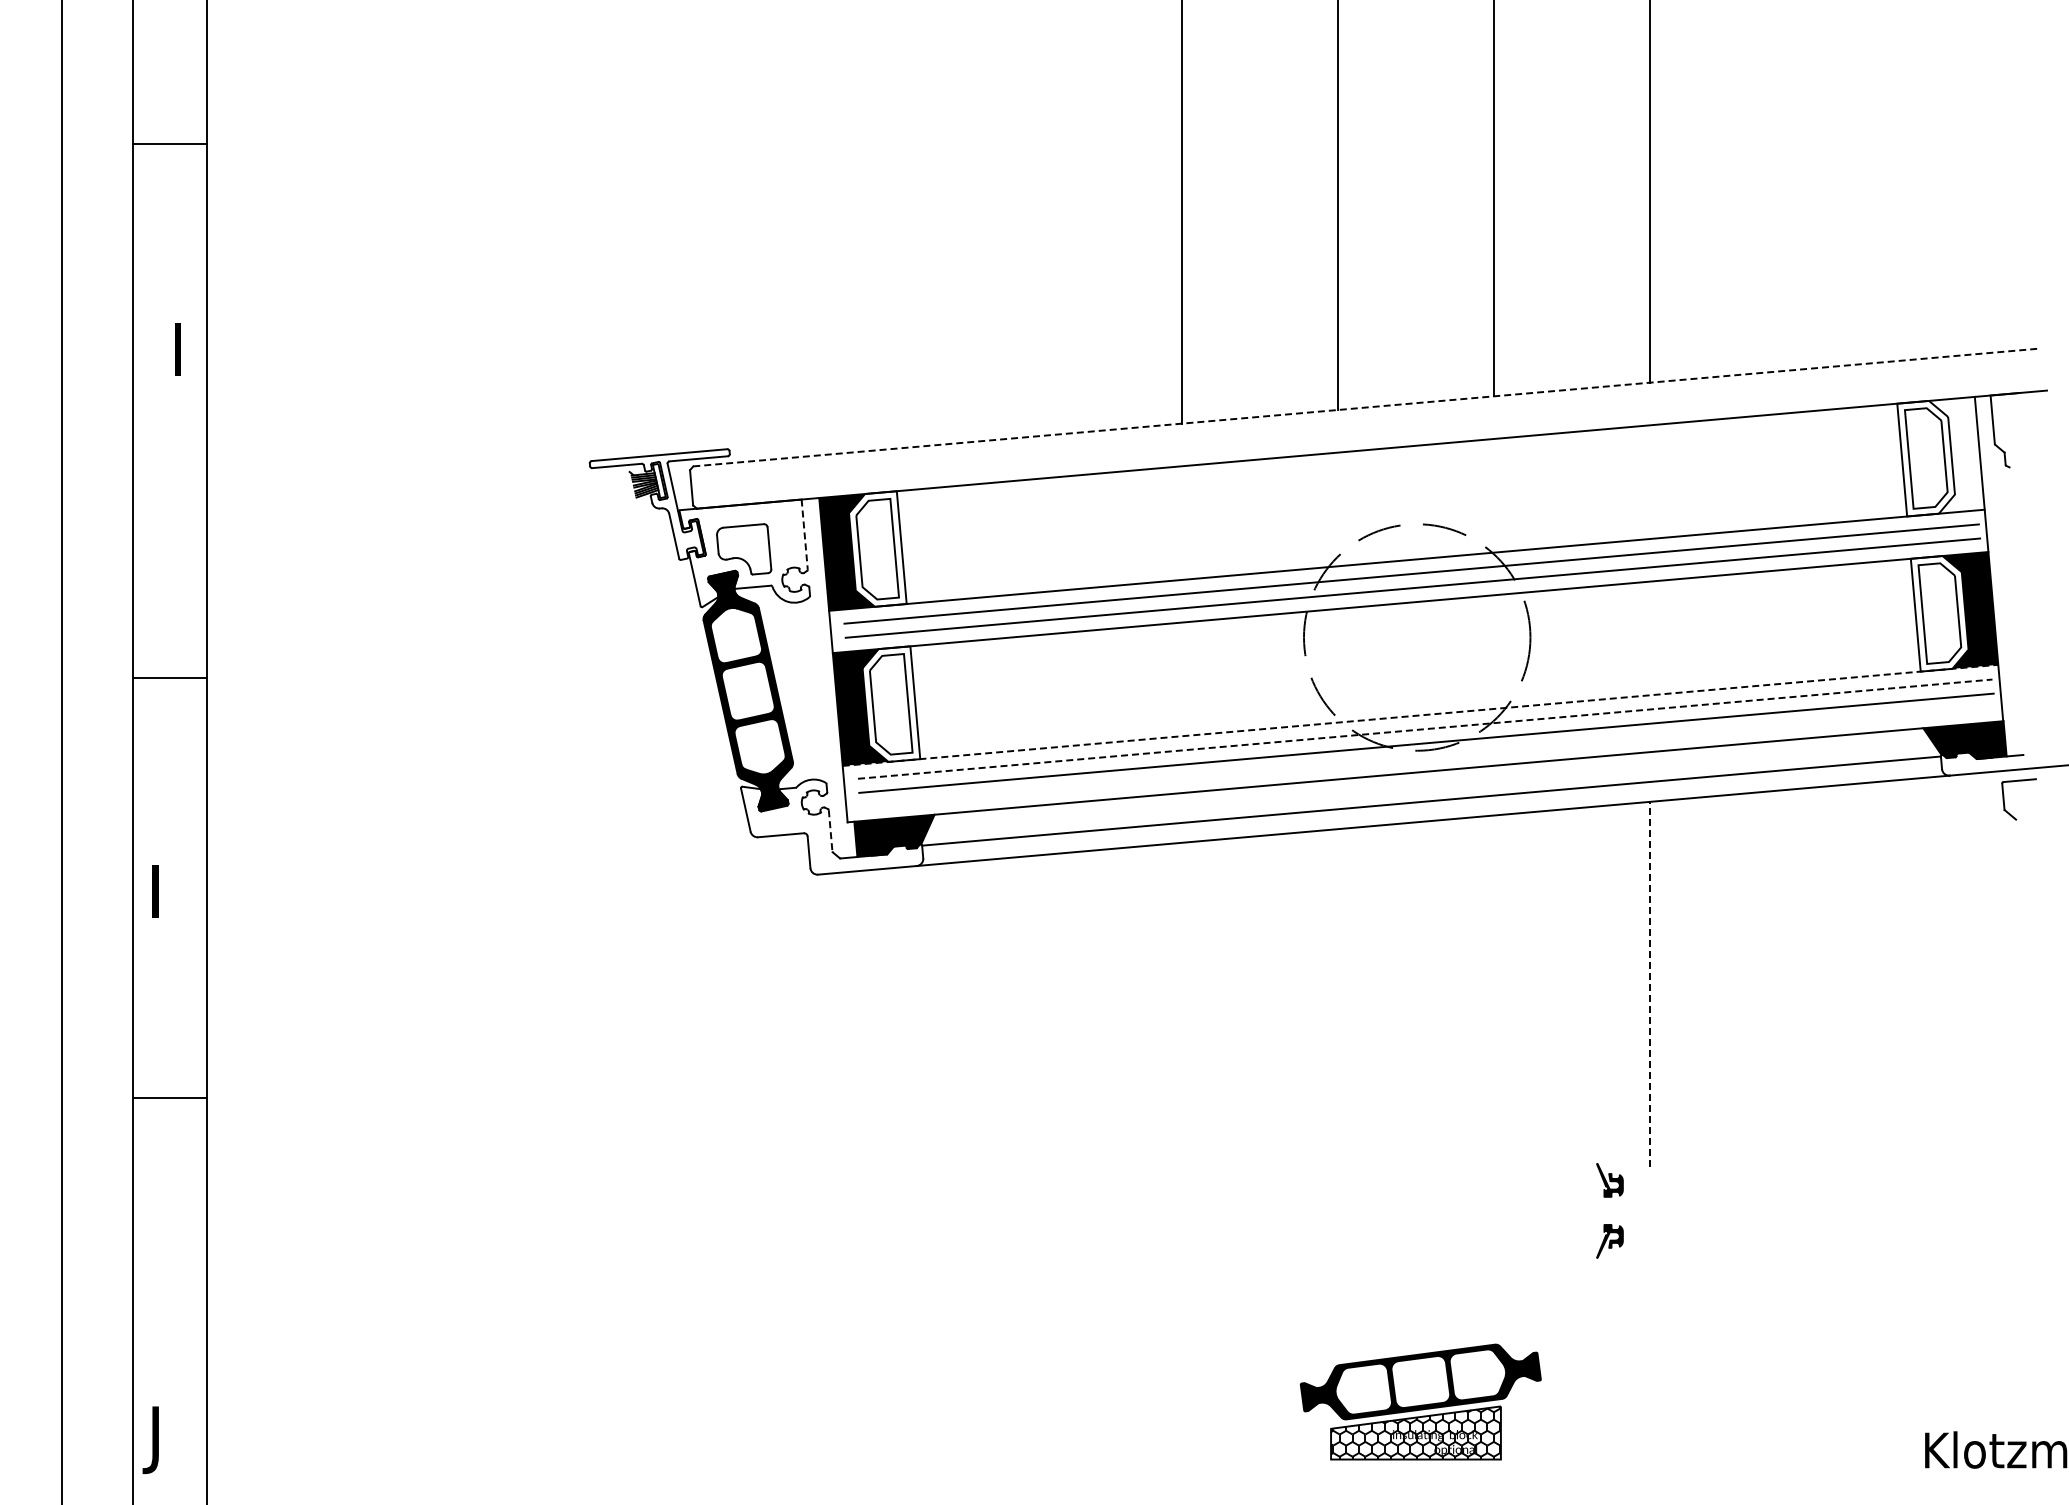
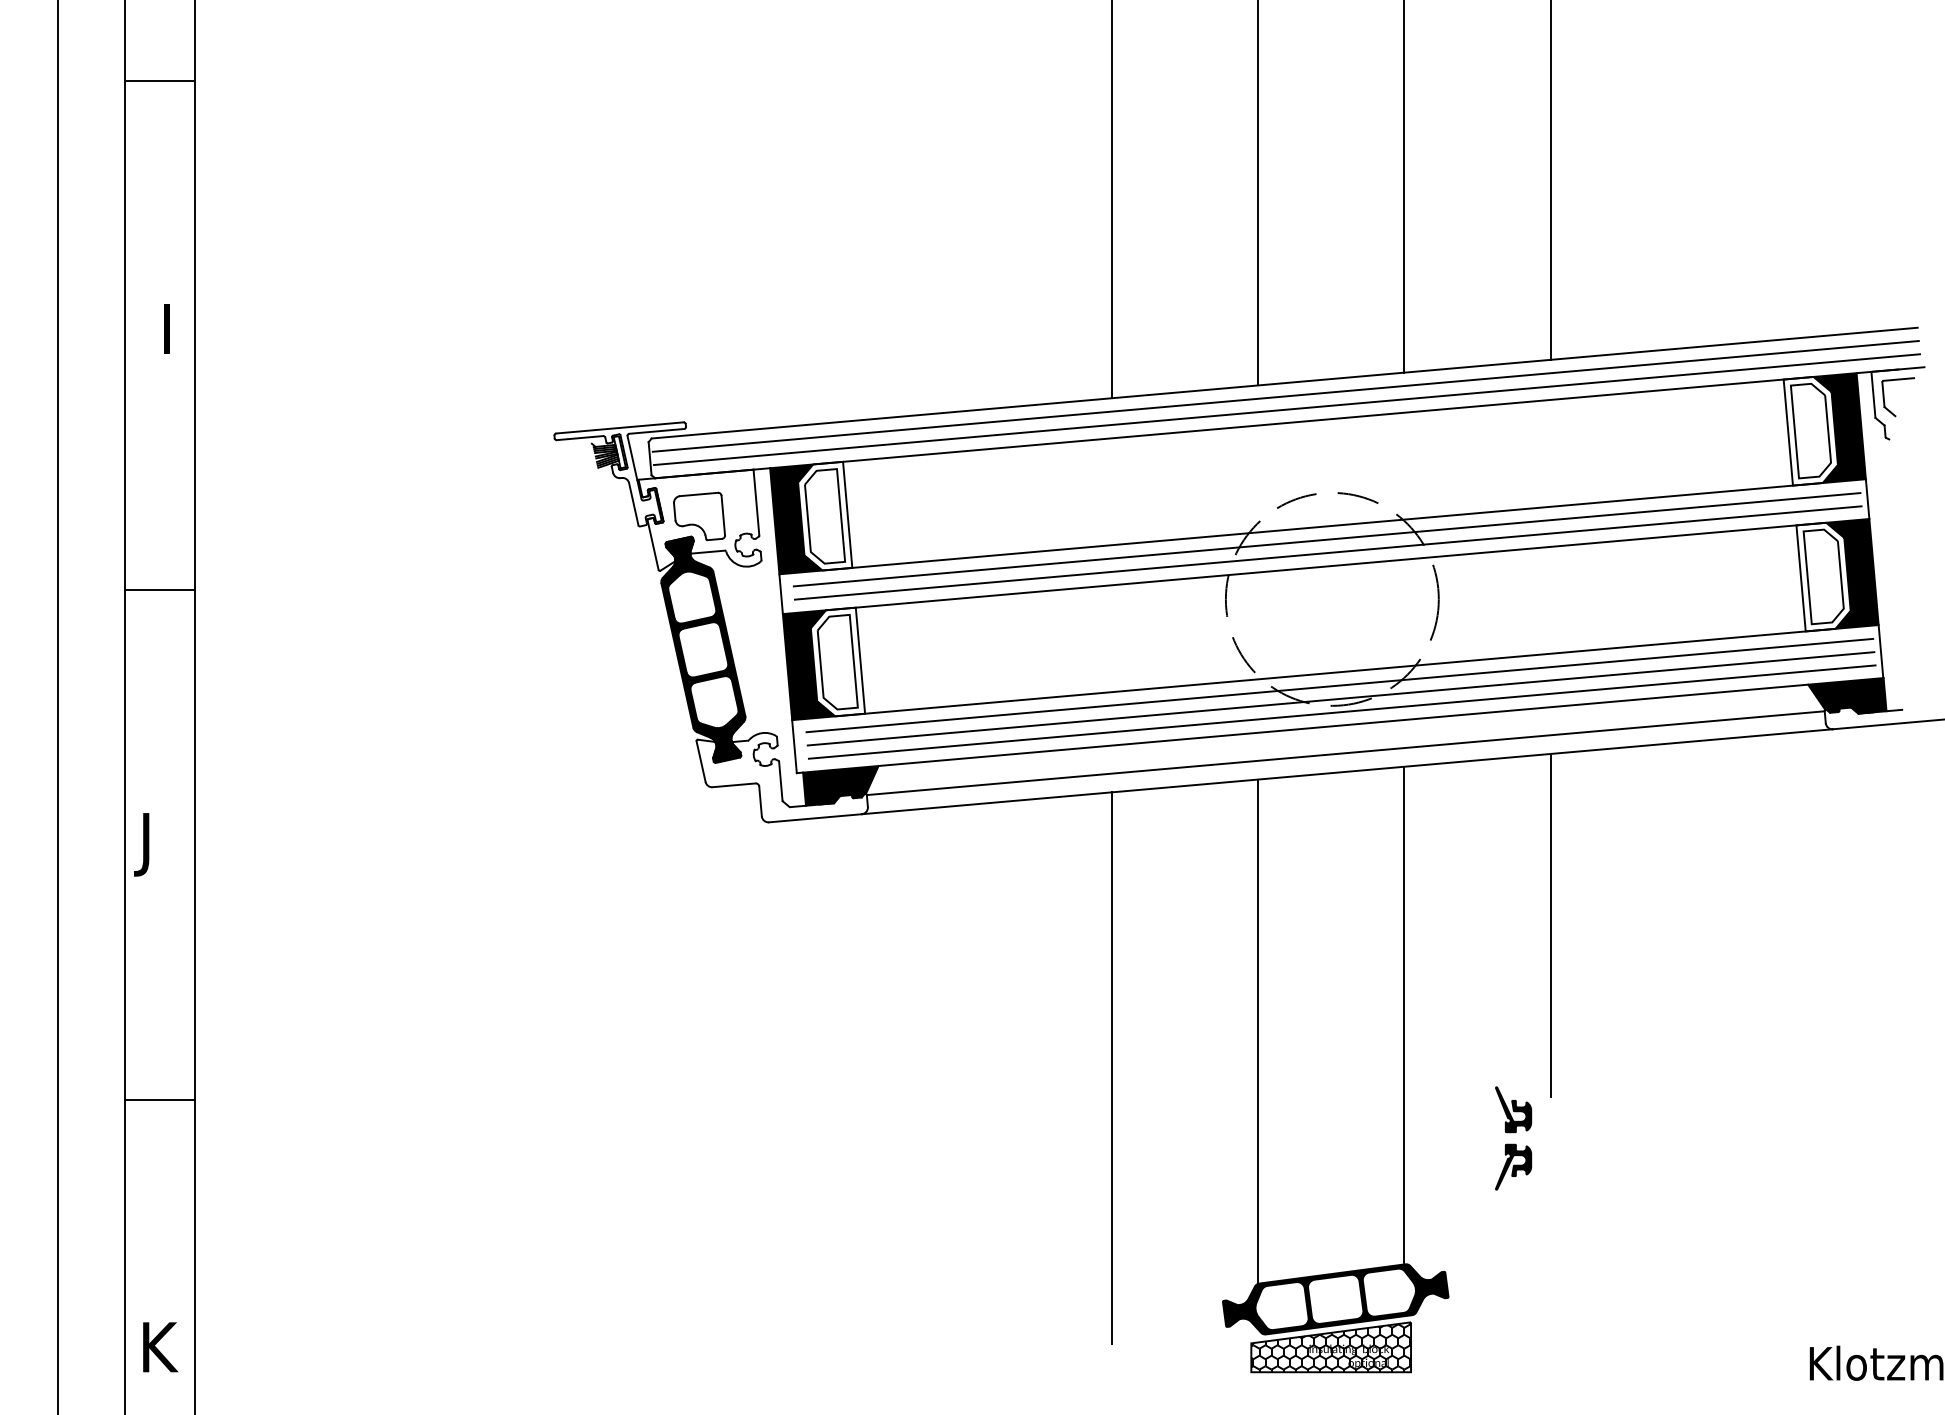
line: (169, 144) -> (159, 81), moved
line: (1366, 407) -> (1284, 383), dashed -> solid
line: (1367, 421) -> (1285, 396), added
line: (1368, 435) -> (1286, 409), added
fill: (1956, 454) -> (1839, 427), added
line: (804, 535) -> (756, 503), dashed -> solid
line: (169, 678) -> (159, 590), moved
line: (1420, 715) -> (1335, 672), dashed -> solid
line: (1425, 729) -> (1340, 685), dashed -> solid
line: (1427, 757) -> (1341, 712), added
part: (2004, 799) -> (1884, 397), moved
line: (830, 830) -> (780, 780), dashed -> solid
text: (150, 898) -> (141, 844), I -> J
line: (1649, 983) -> (1550, 924), dashed -> solid
line: (1493, 1079) -> (1404, 1014), added
line: (1338, 1096) -> (1258, 1030), added
line: (169, 1097) -> (159, 1099), moved
line: (1182, 1135) -> (1111, 1067), added
part: (1609, 1180) -> (1513, 1109), size x1.43
part: (1609, 1241) -> (1513, 1167), size x1.43
text: (165, 1440) -> (155, 1354), J -> K

